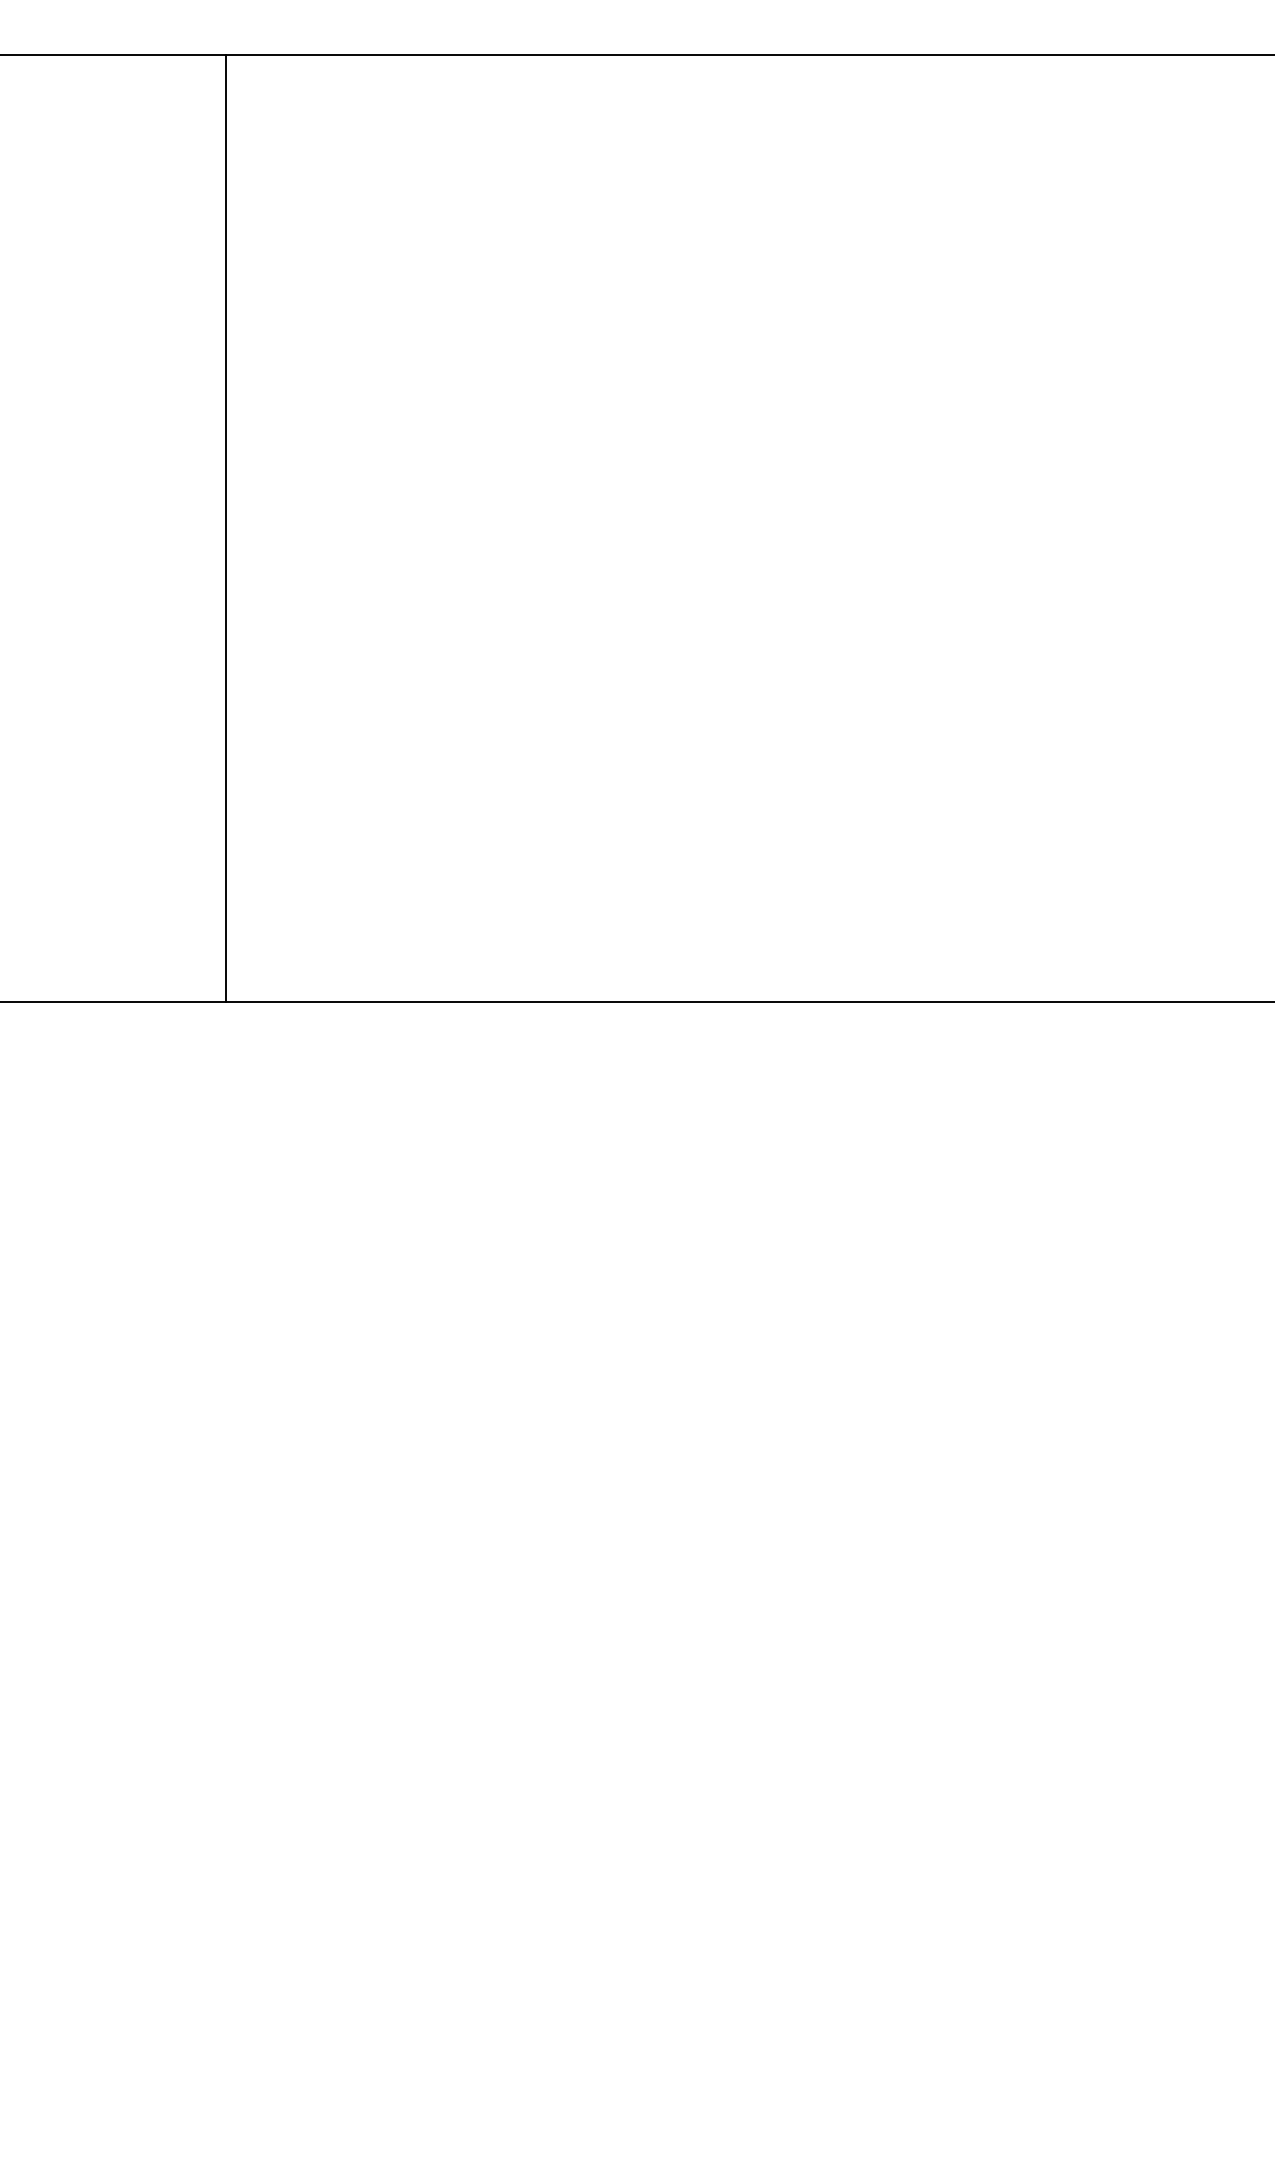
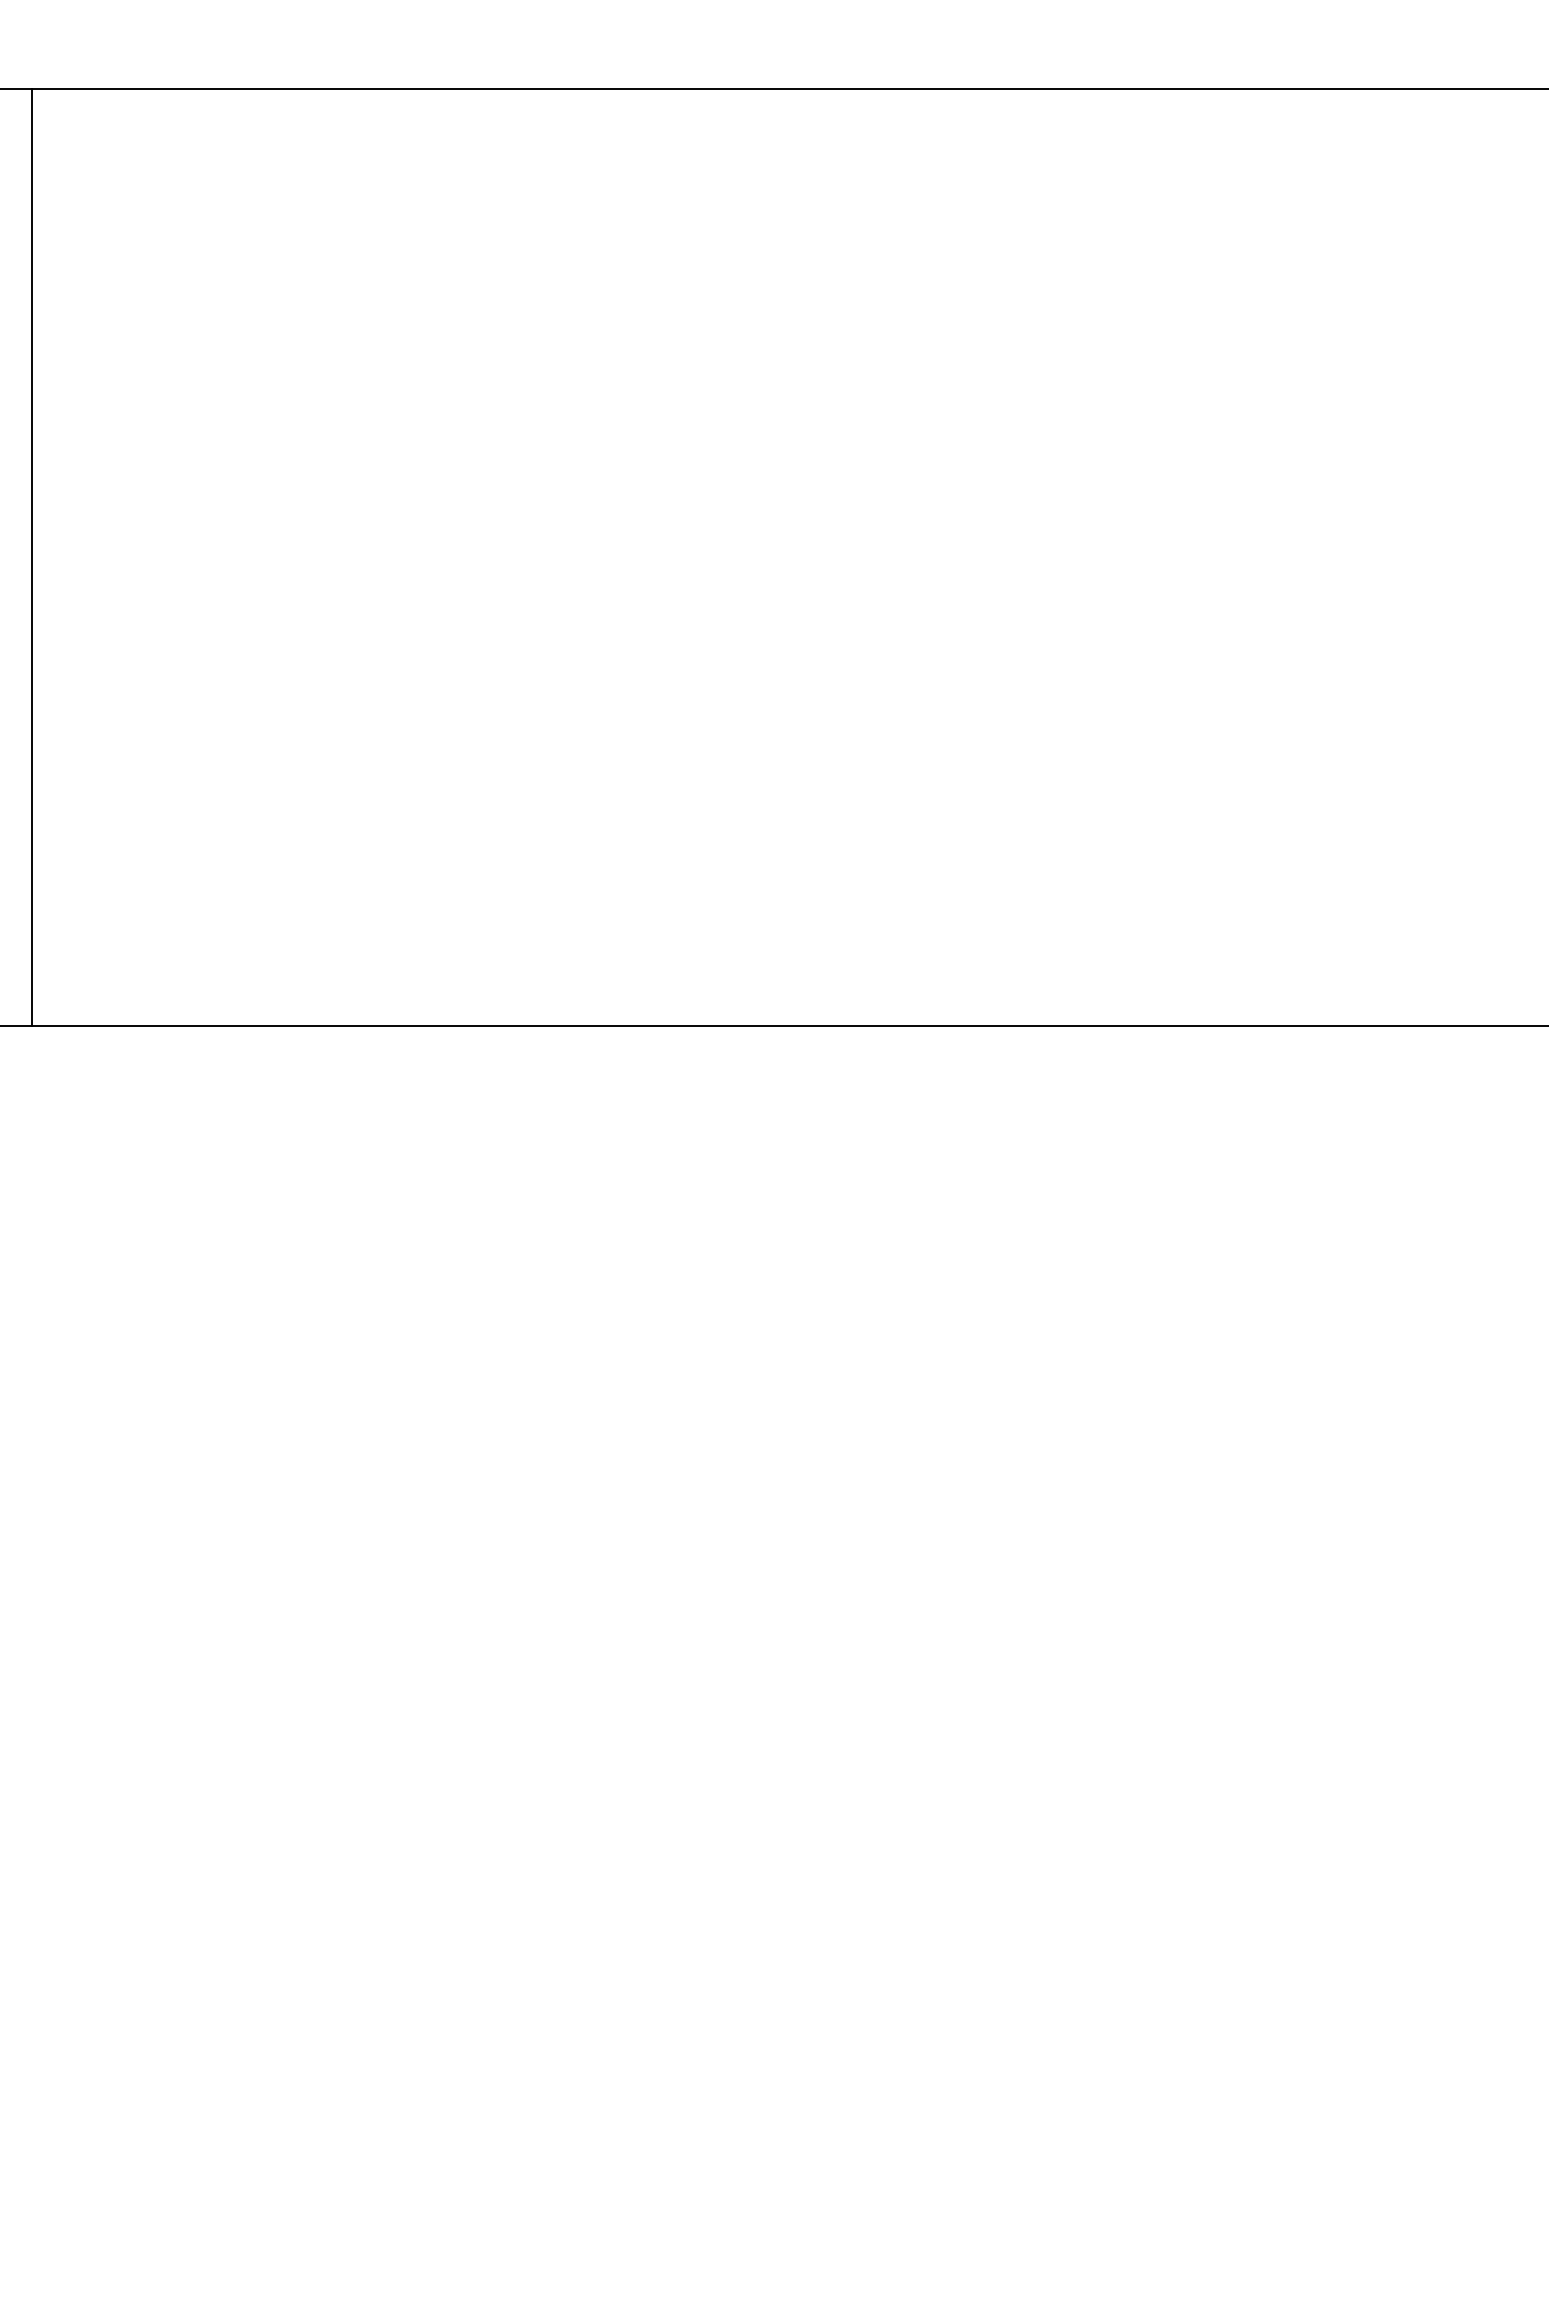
line: (226, 528) -> (31, 557), moved

